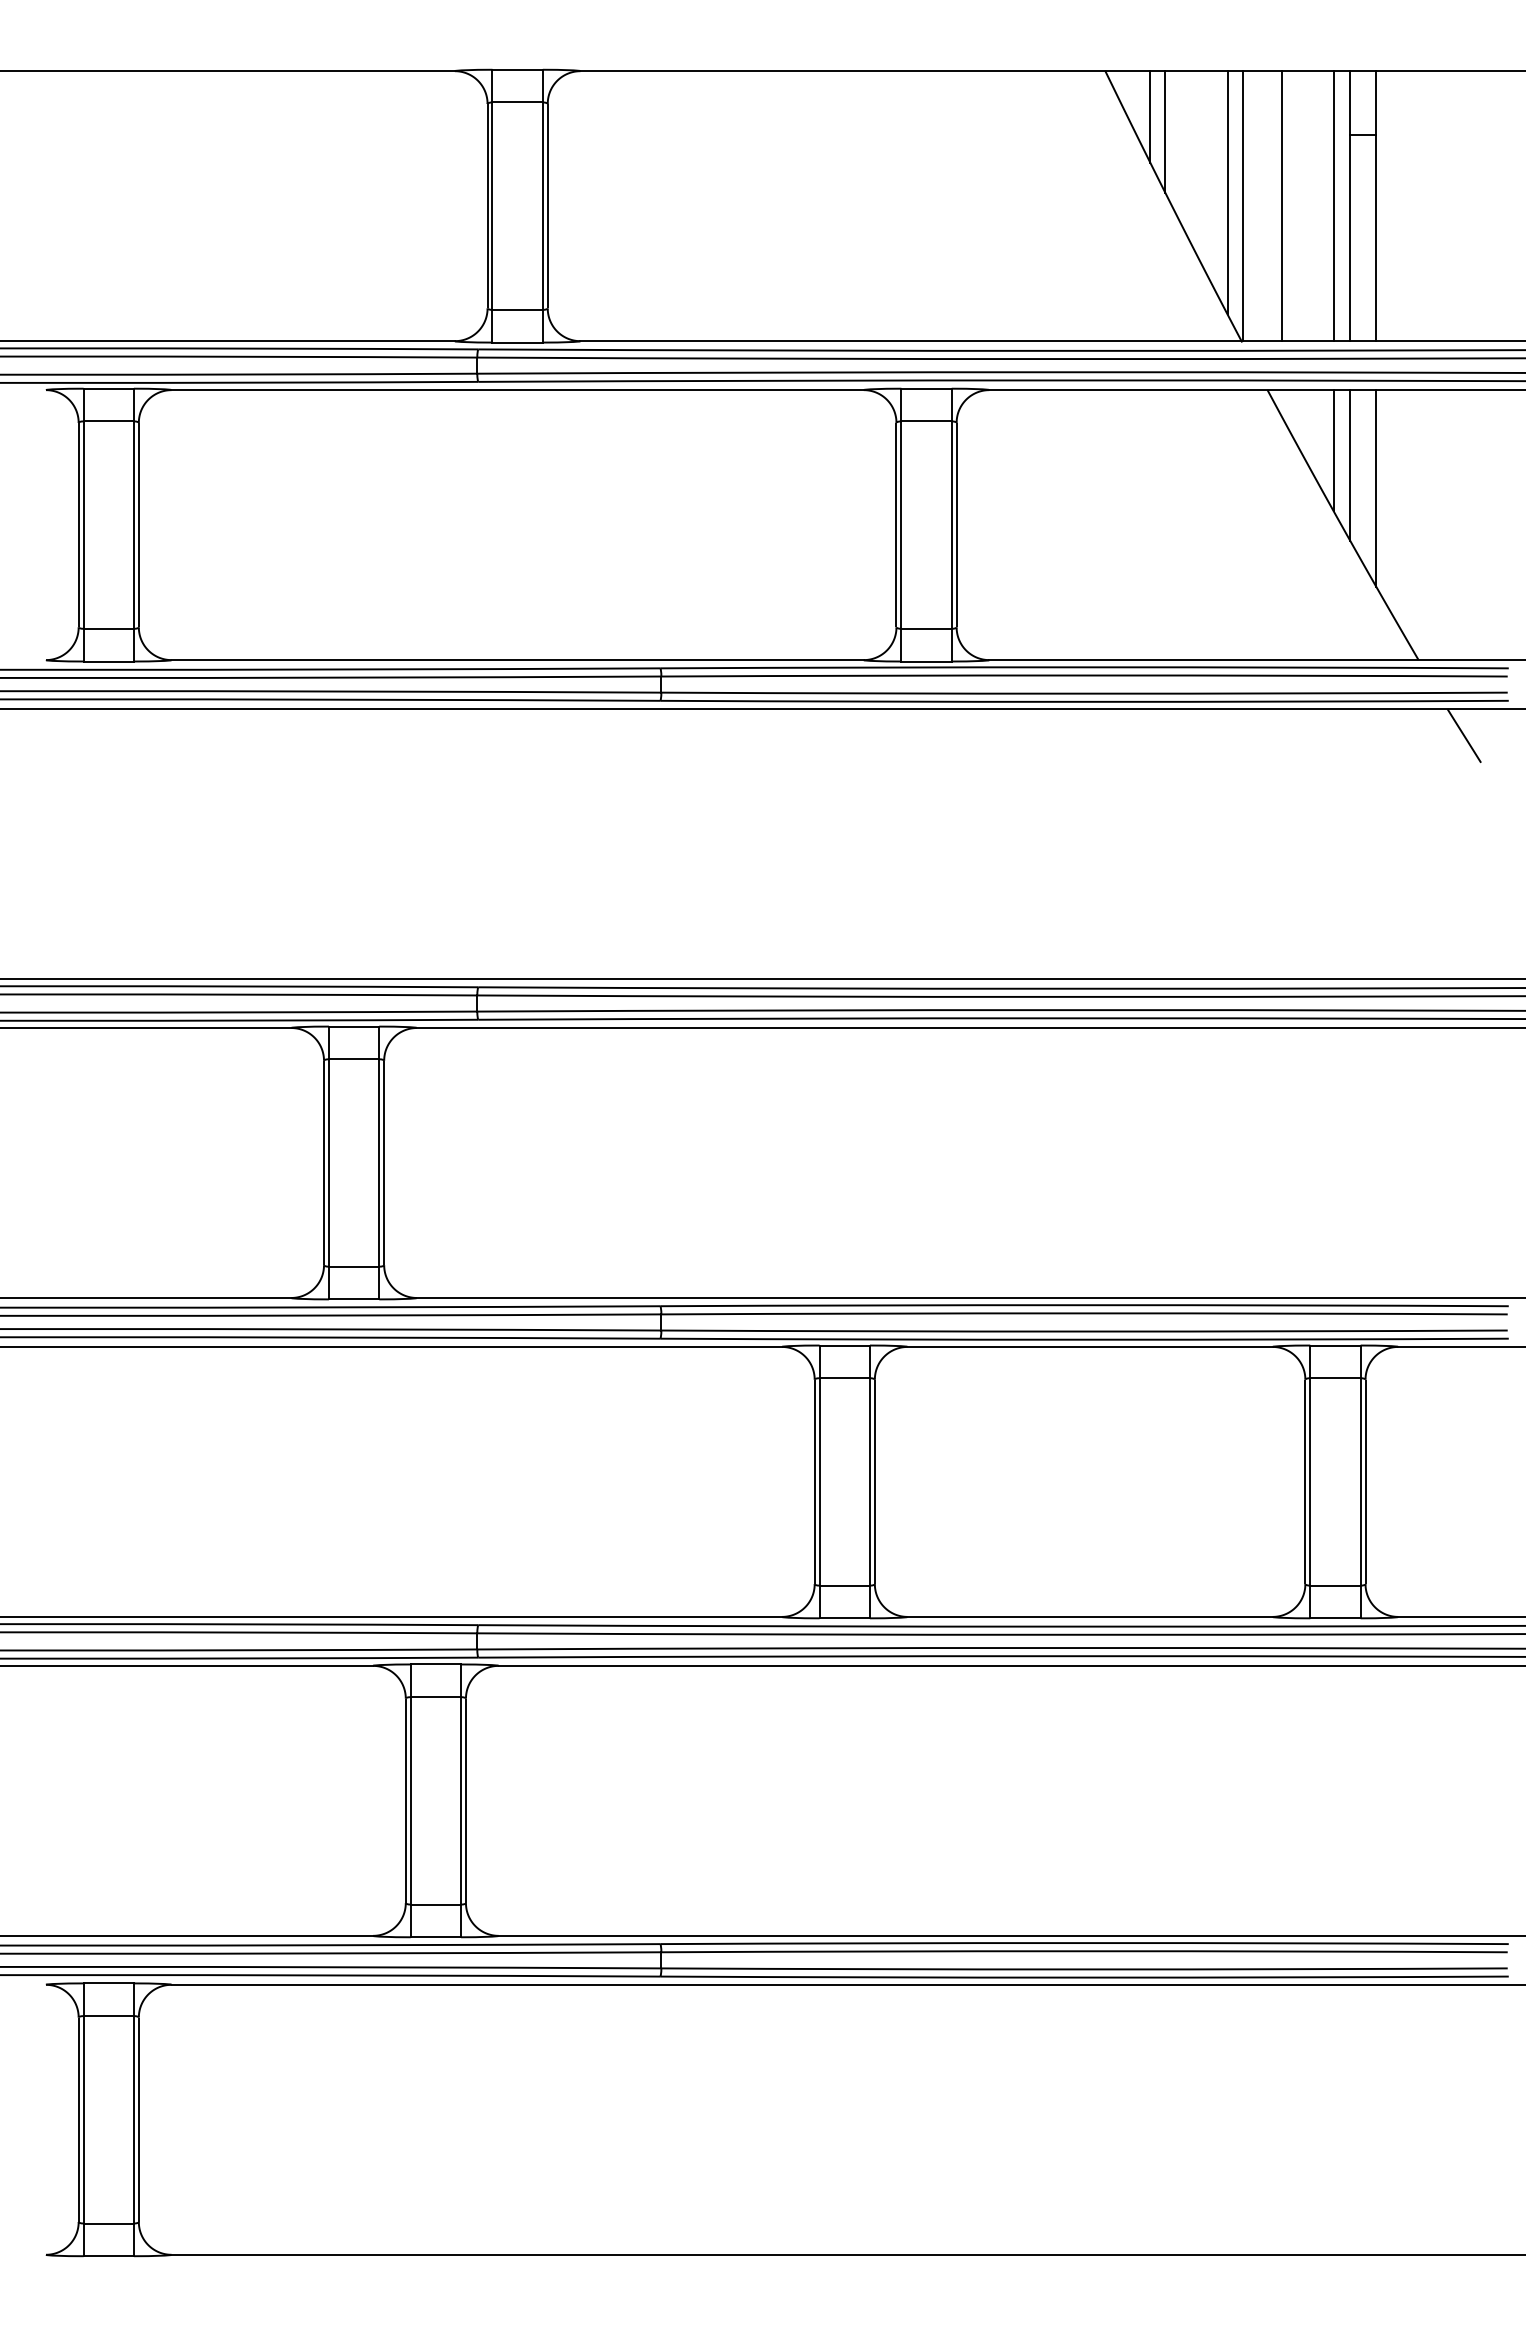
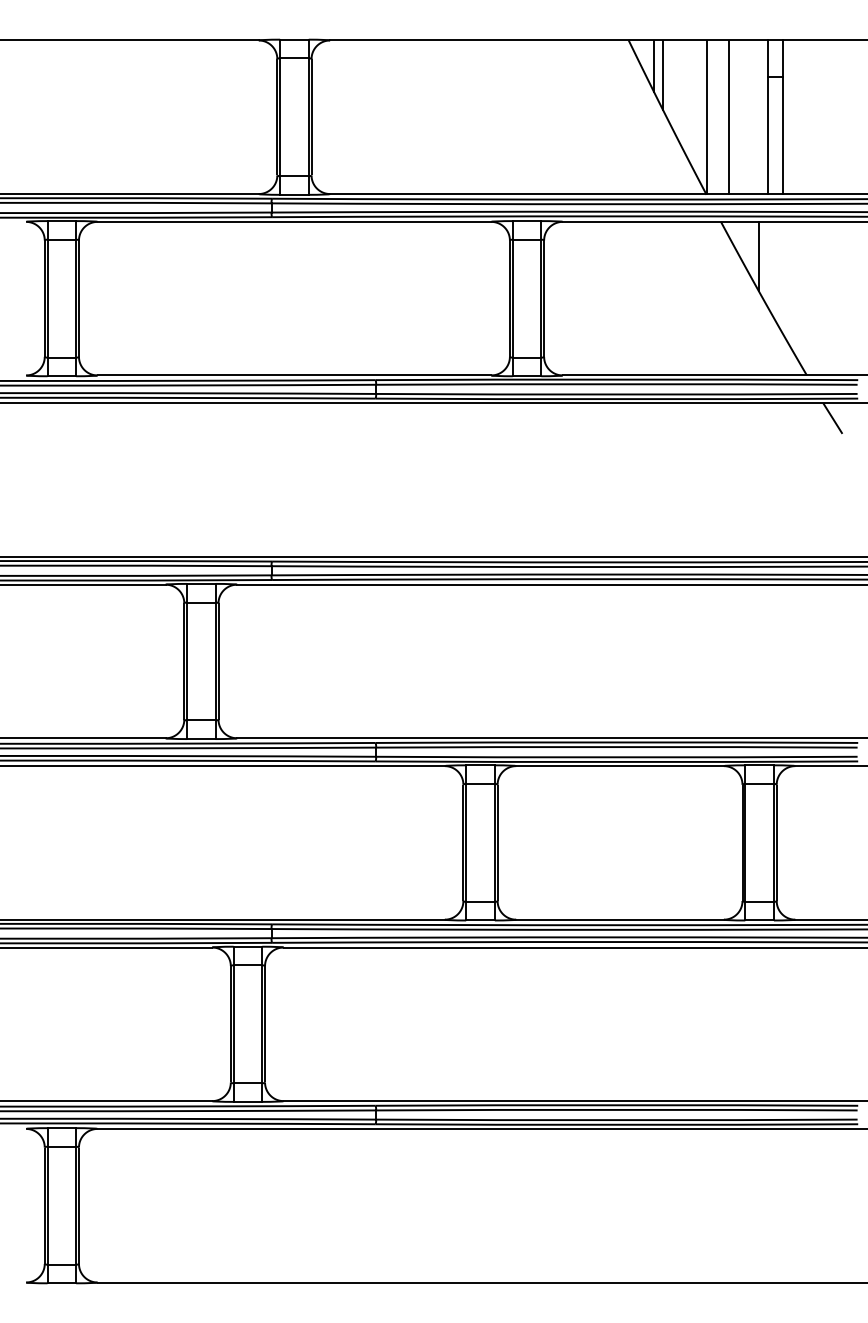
line: (1228, 192) -> (698, 109), removed
line: (1333, 206) -> (758, 117), removed
line: (1349, 465) -> (767, 264), removed
line: (1375, 487) -> (782, 277), removed

